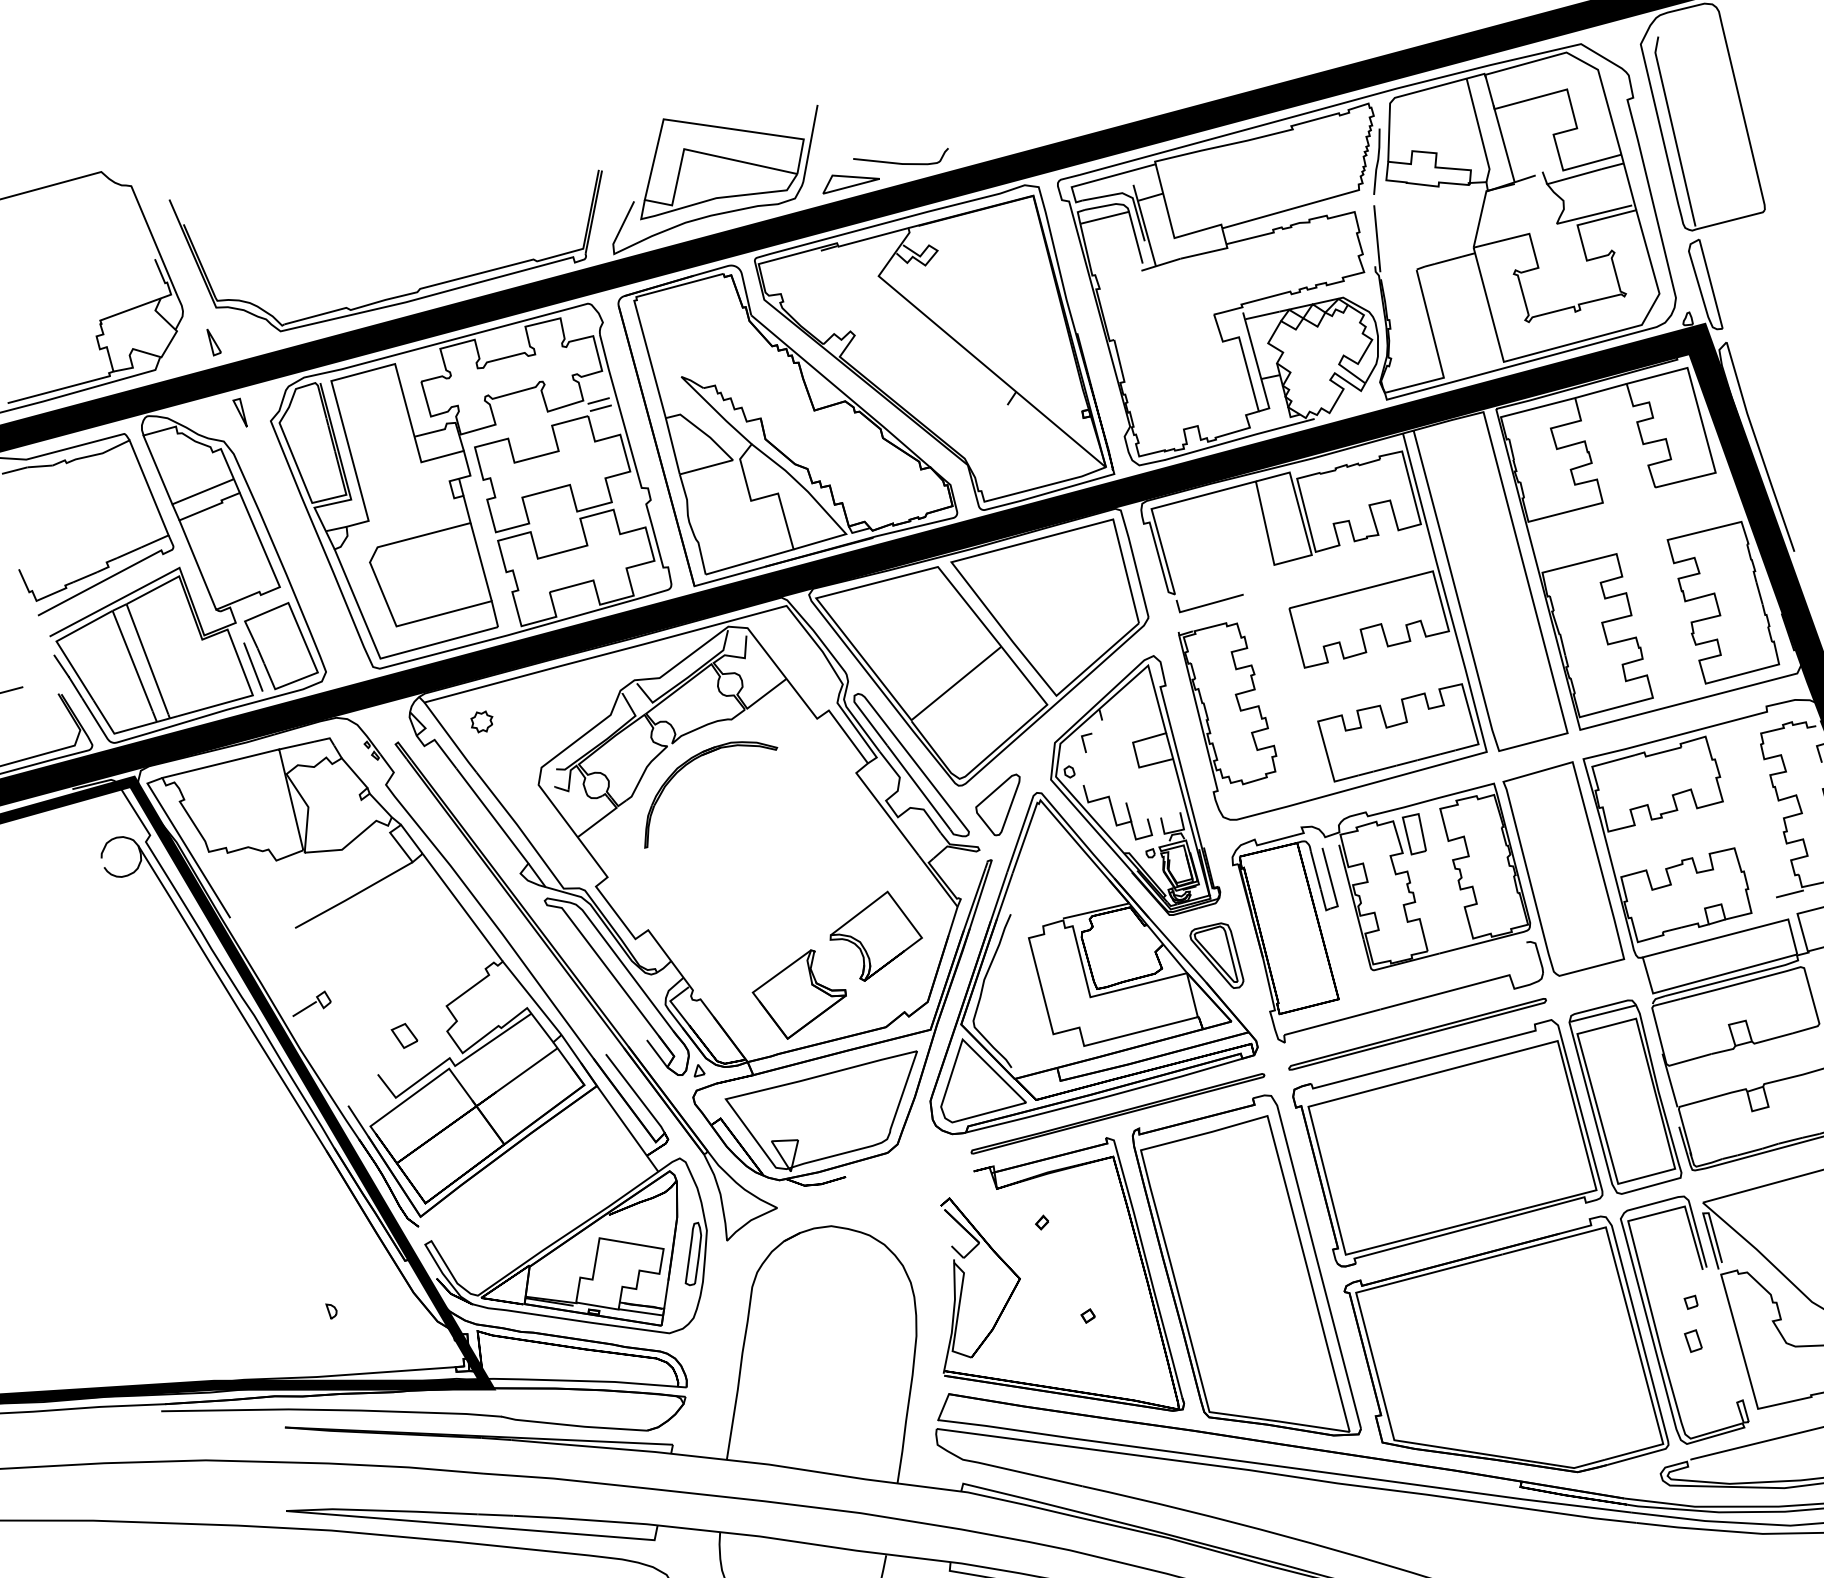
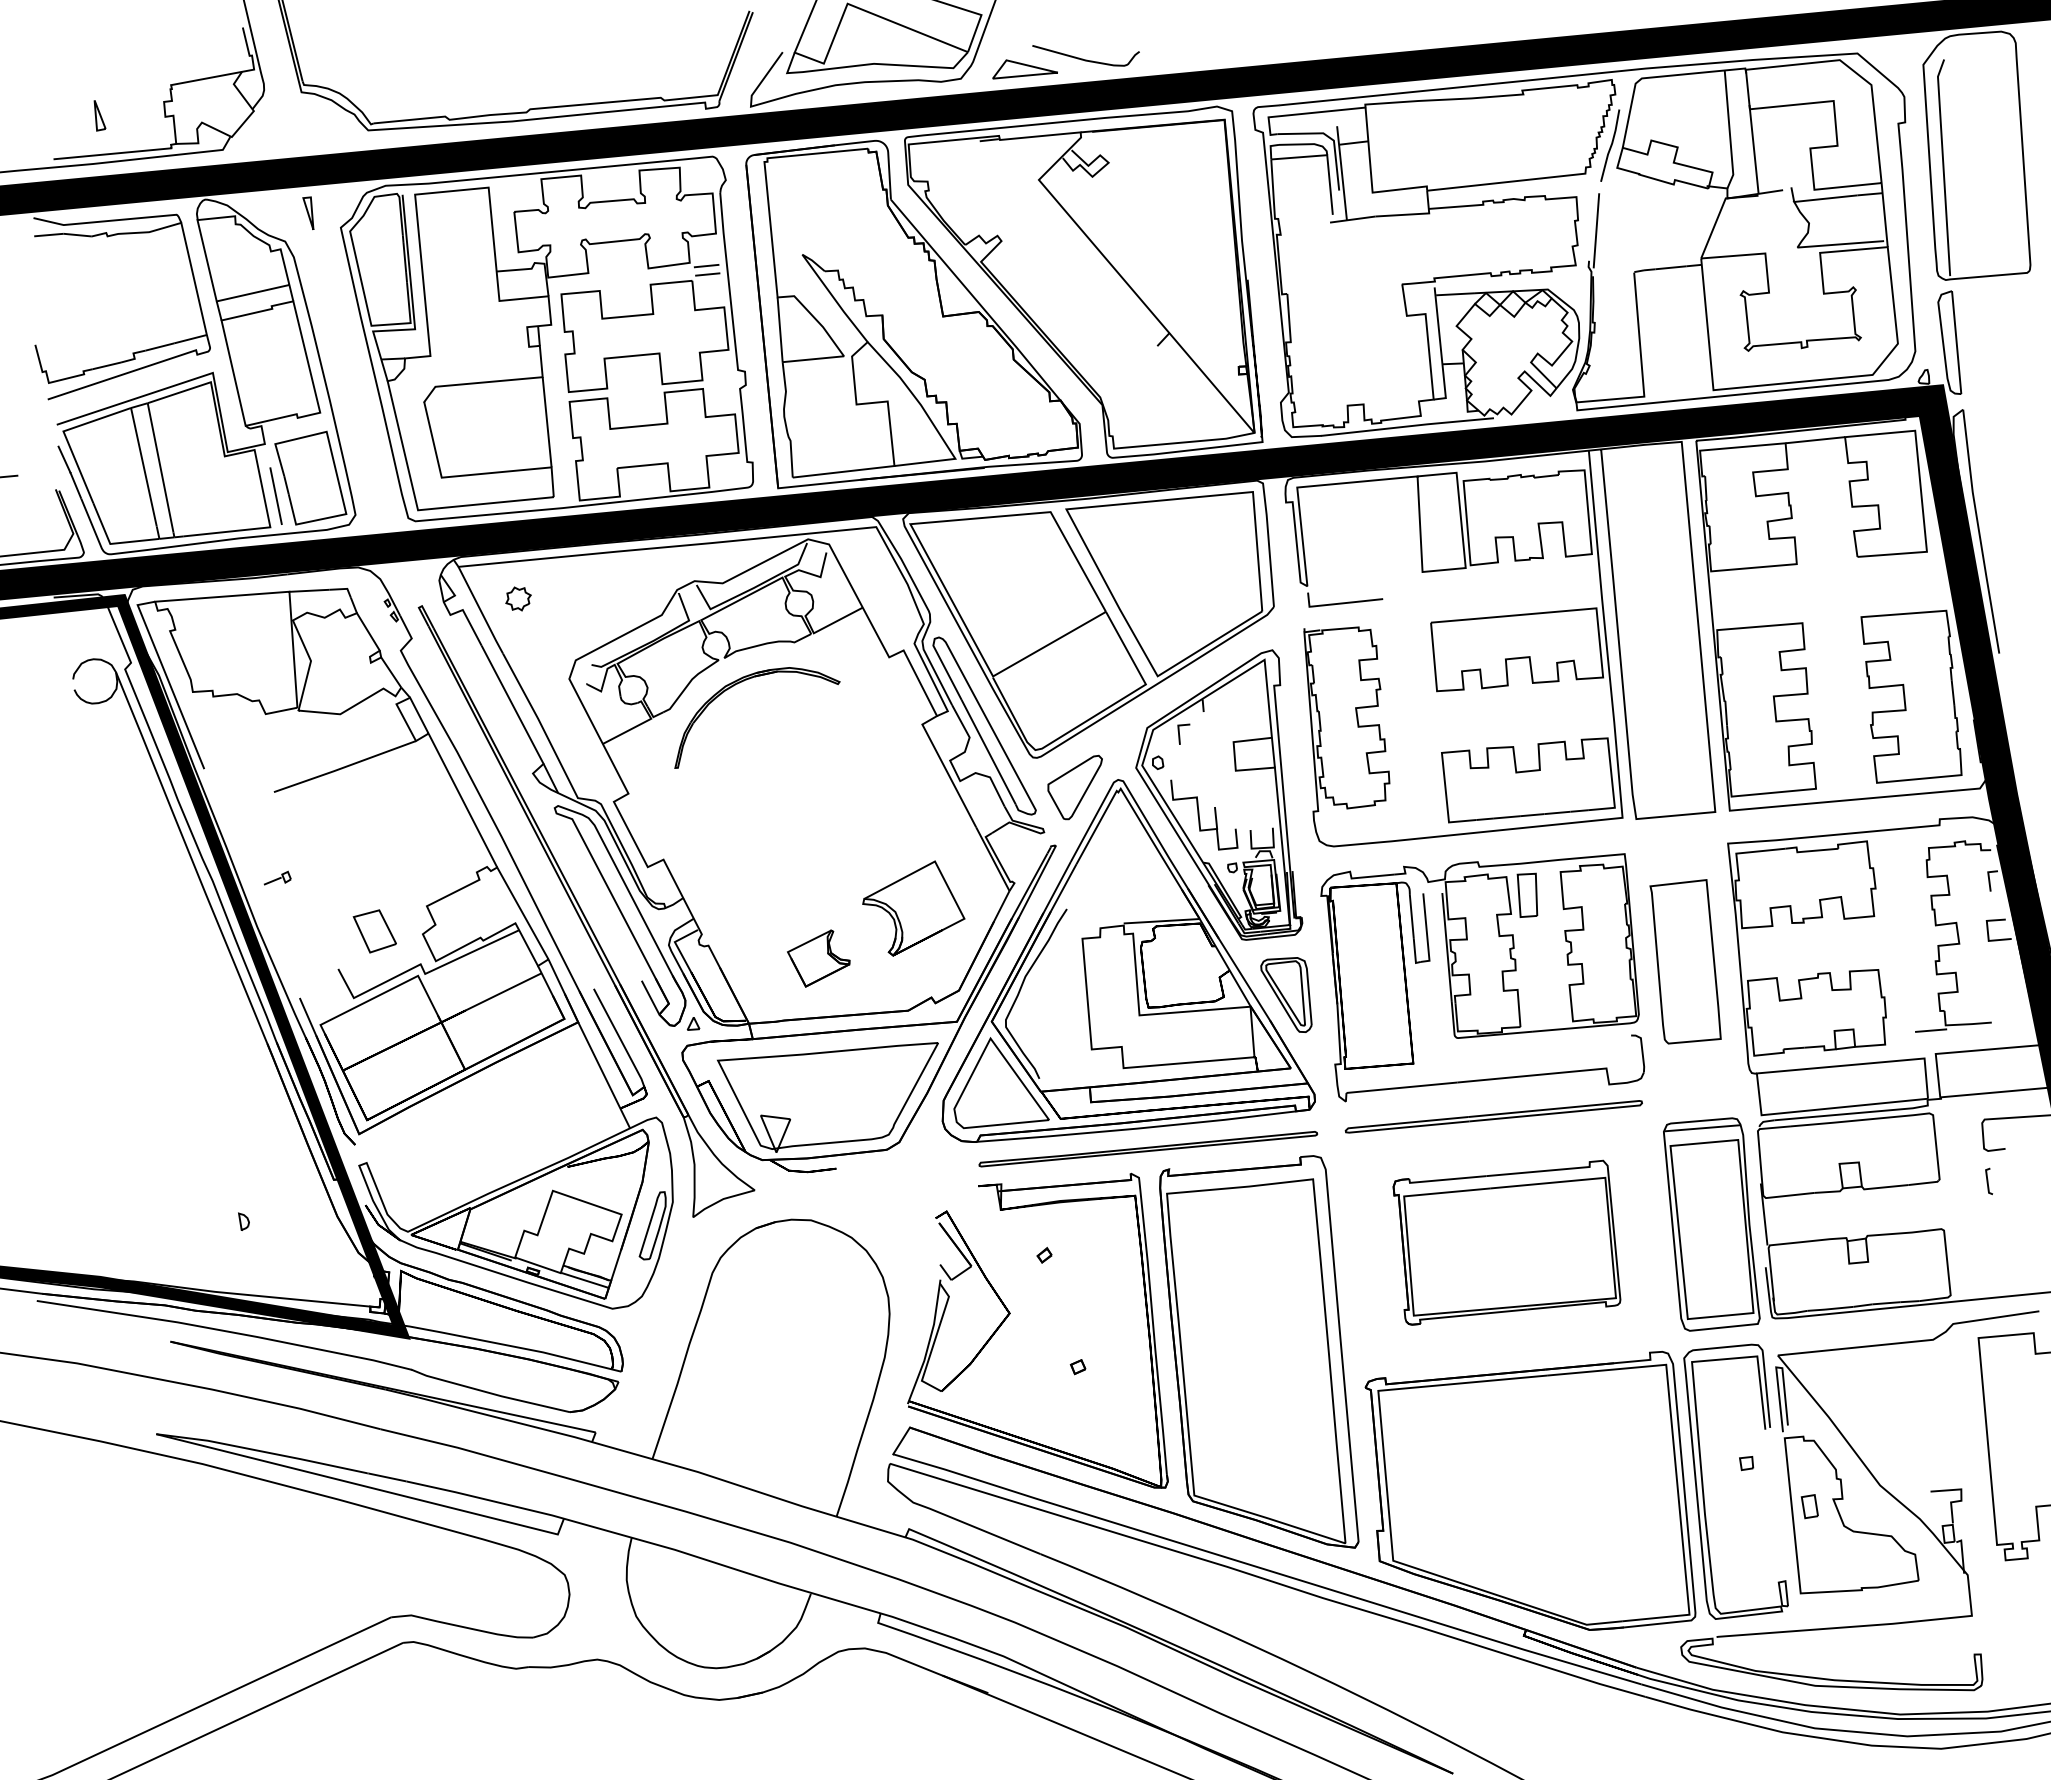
part: (213, 341) -> (99, 115), moved
part: (1563, 869) -> (1685, 961), size x0.7
part: (799, 994) -> (818, 958), size x0.6
part: (310, 1002) -> (277, 877), size x0.6
part: (405, 1035) -> (375, 931), size x1.6
part: (1447, 1143) -> (1506, 1242), size x0.7
part: (1693, 1341) -> (1809, 1506), moved

